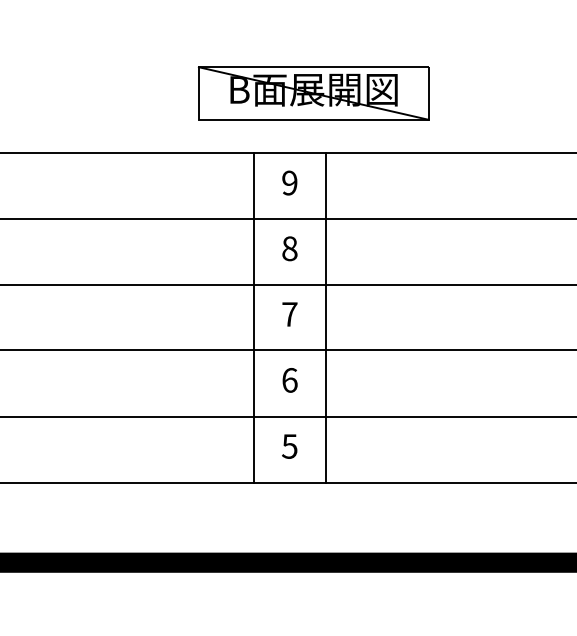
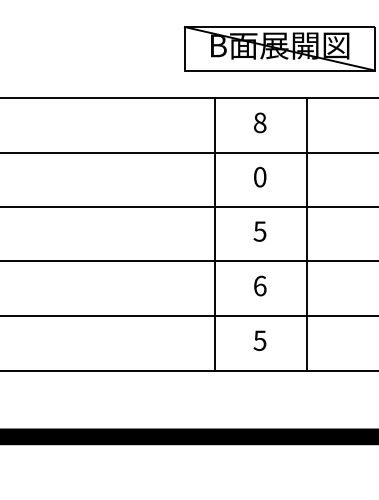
text: (289, 182) -> (259, 122), 9 -> 8
text: (289, 248) -> (259, 176), 8 -> 0
text: (289, 314) -> (259, 231), 7 -> 5
line: (253, 317) -> (215, 234), moved
line: (326, 317) -> (306, 234), moved

